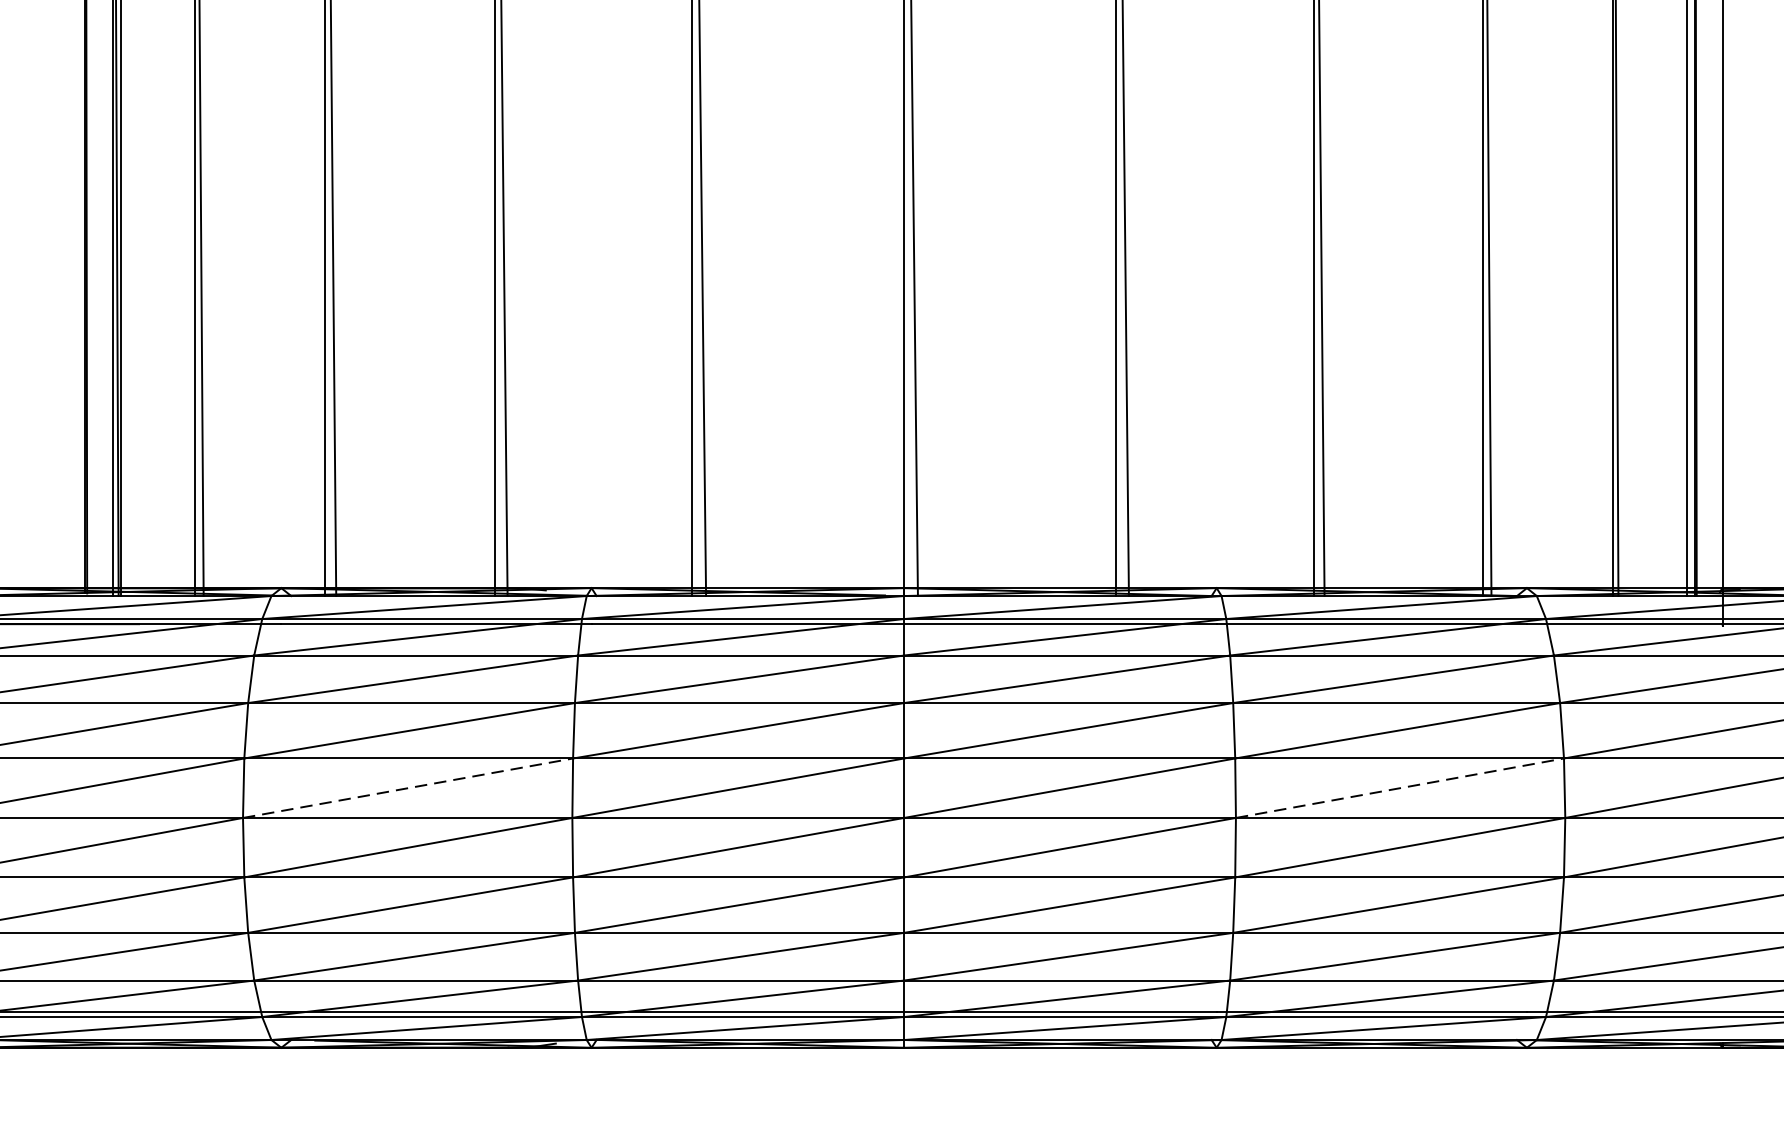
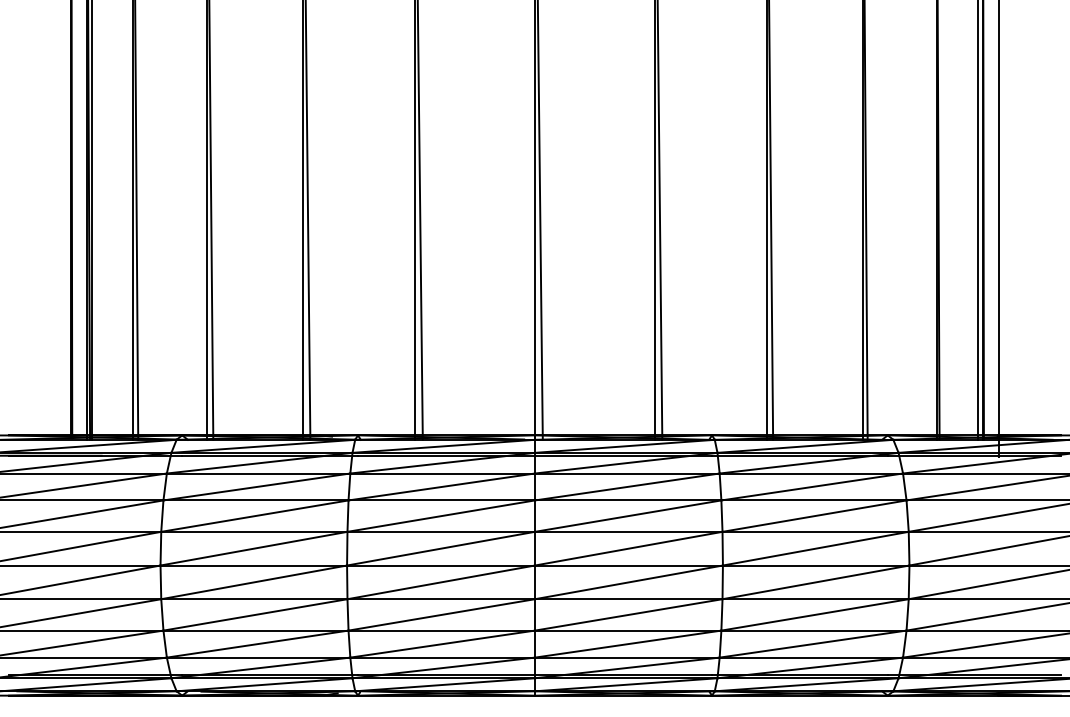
line: (408, 787) -> (254, 548), dashed -> solid
line: (1401, 787) -> (816, 548), dashed -> solid

